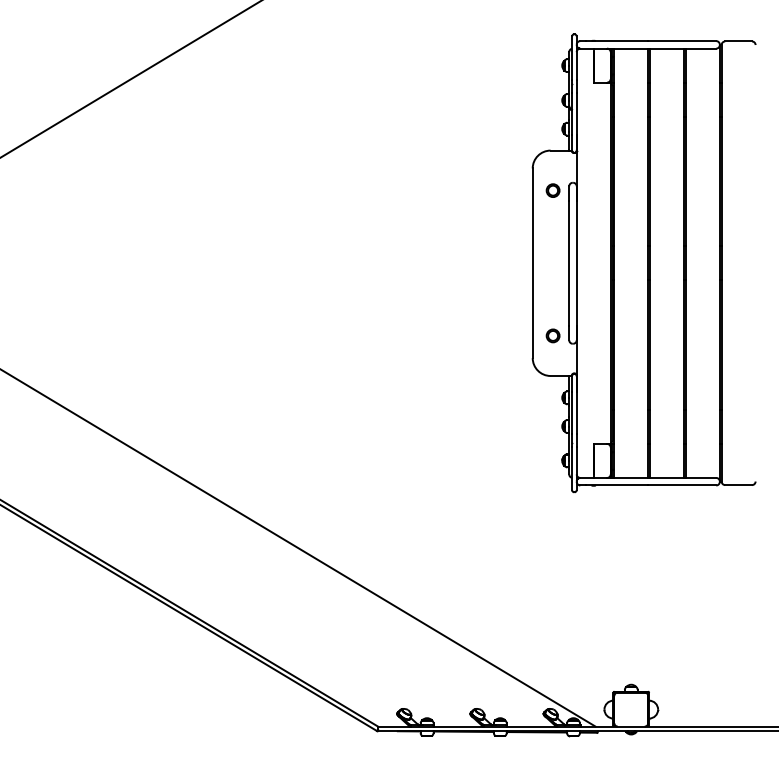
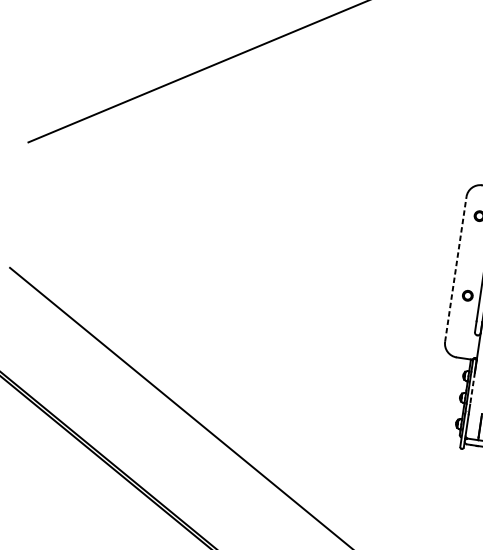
line: (532, 263) -> (455, 269), solid -> dashed
part: (552, 335) -> (467, 295), moved
line: (576, 413) -> (472, 388), solid -> dashed

